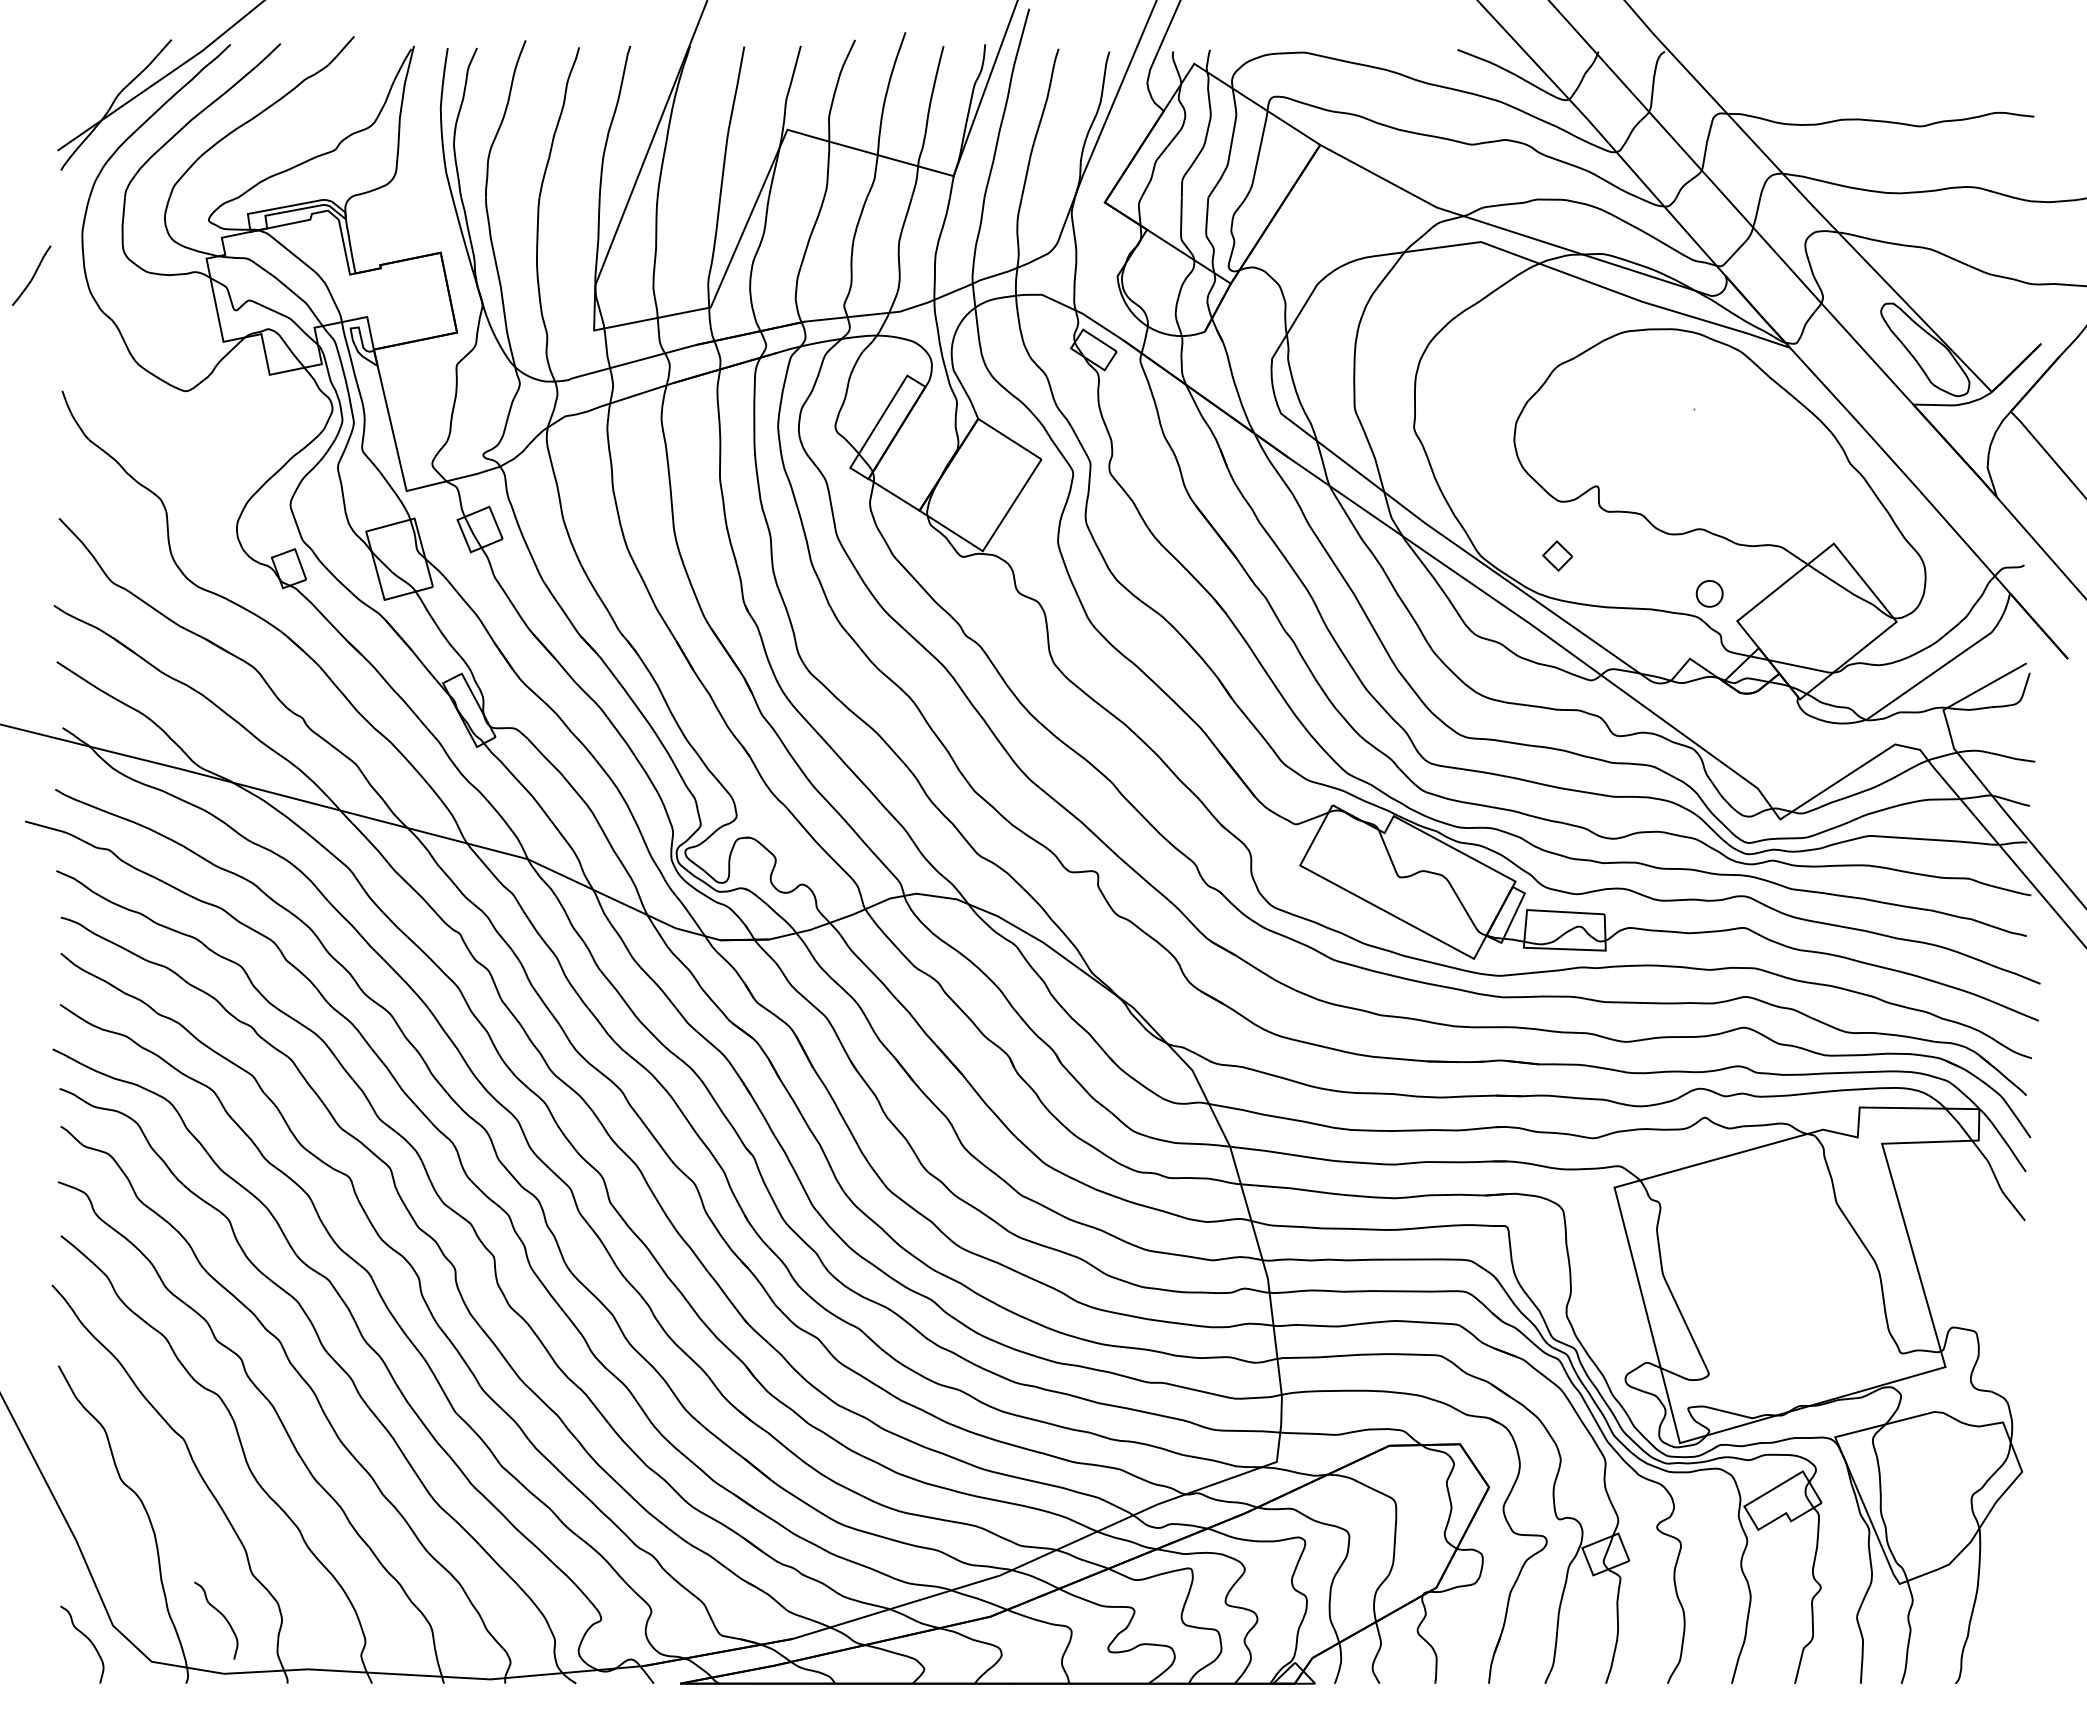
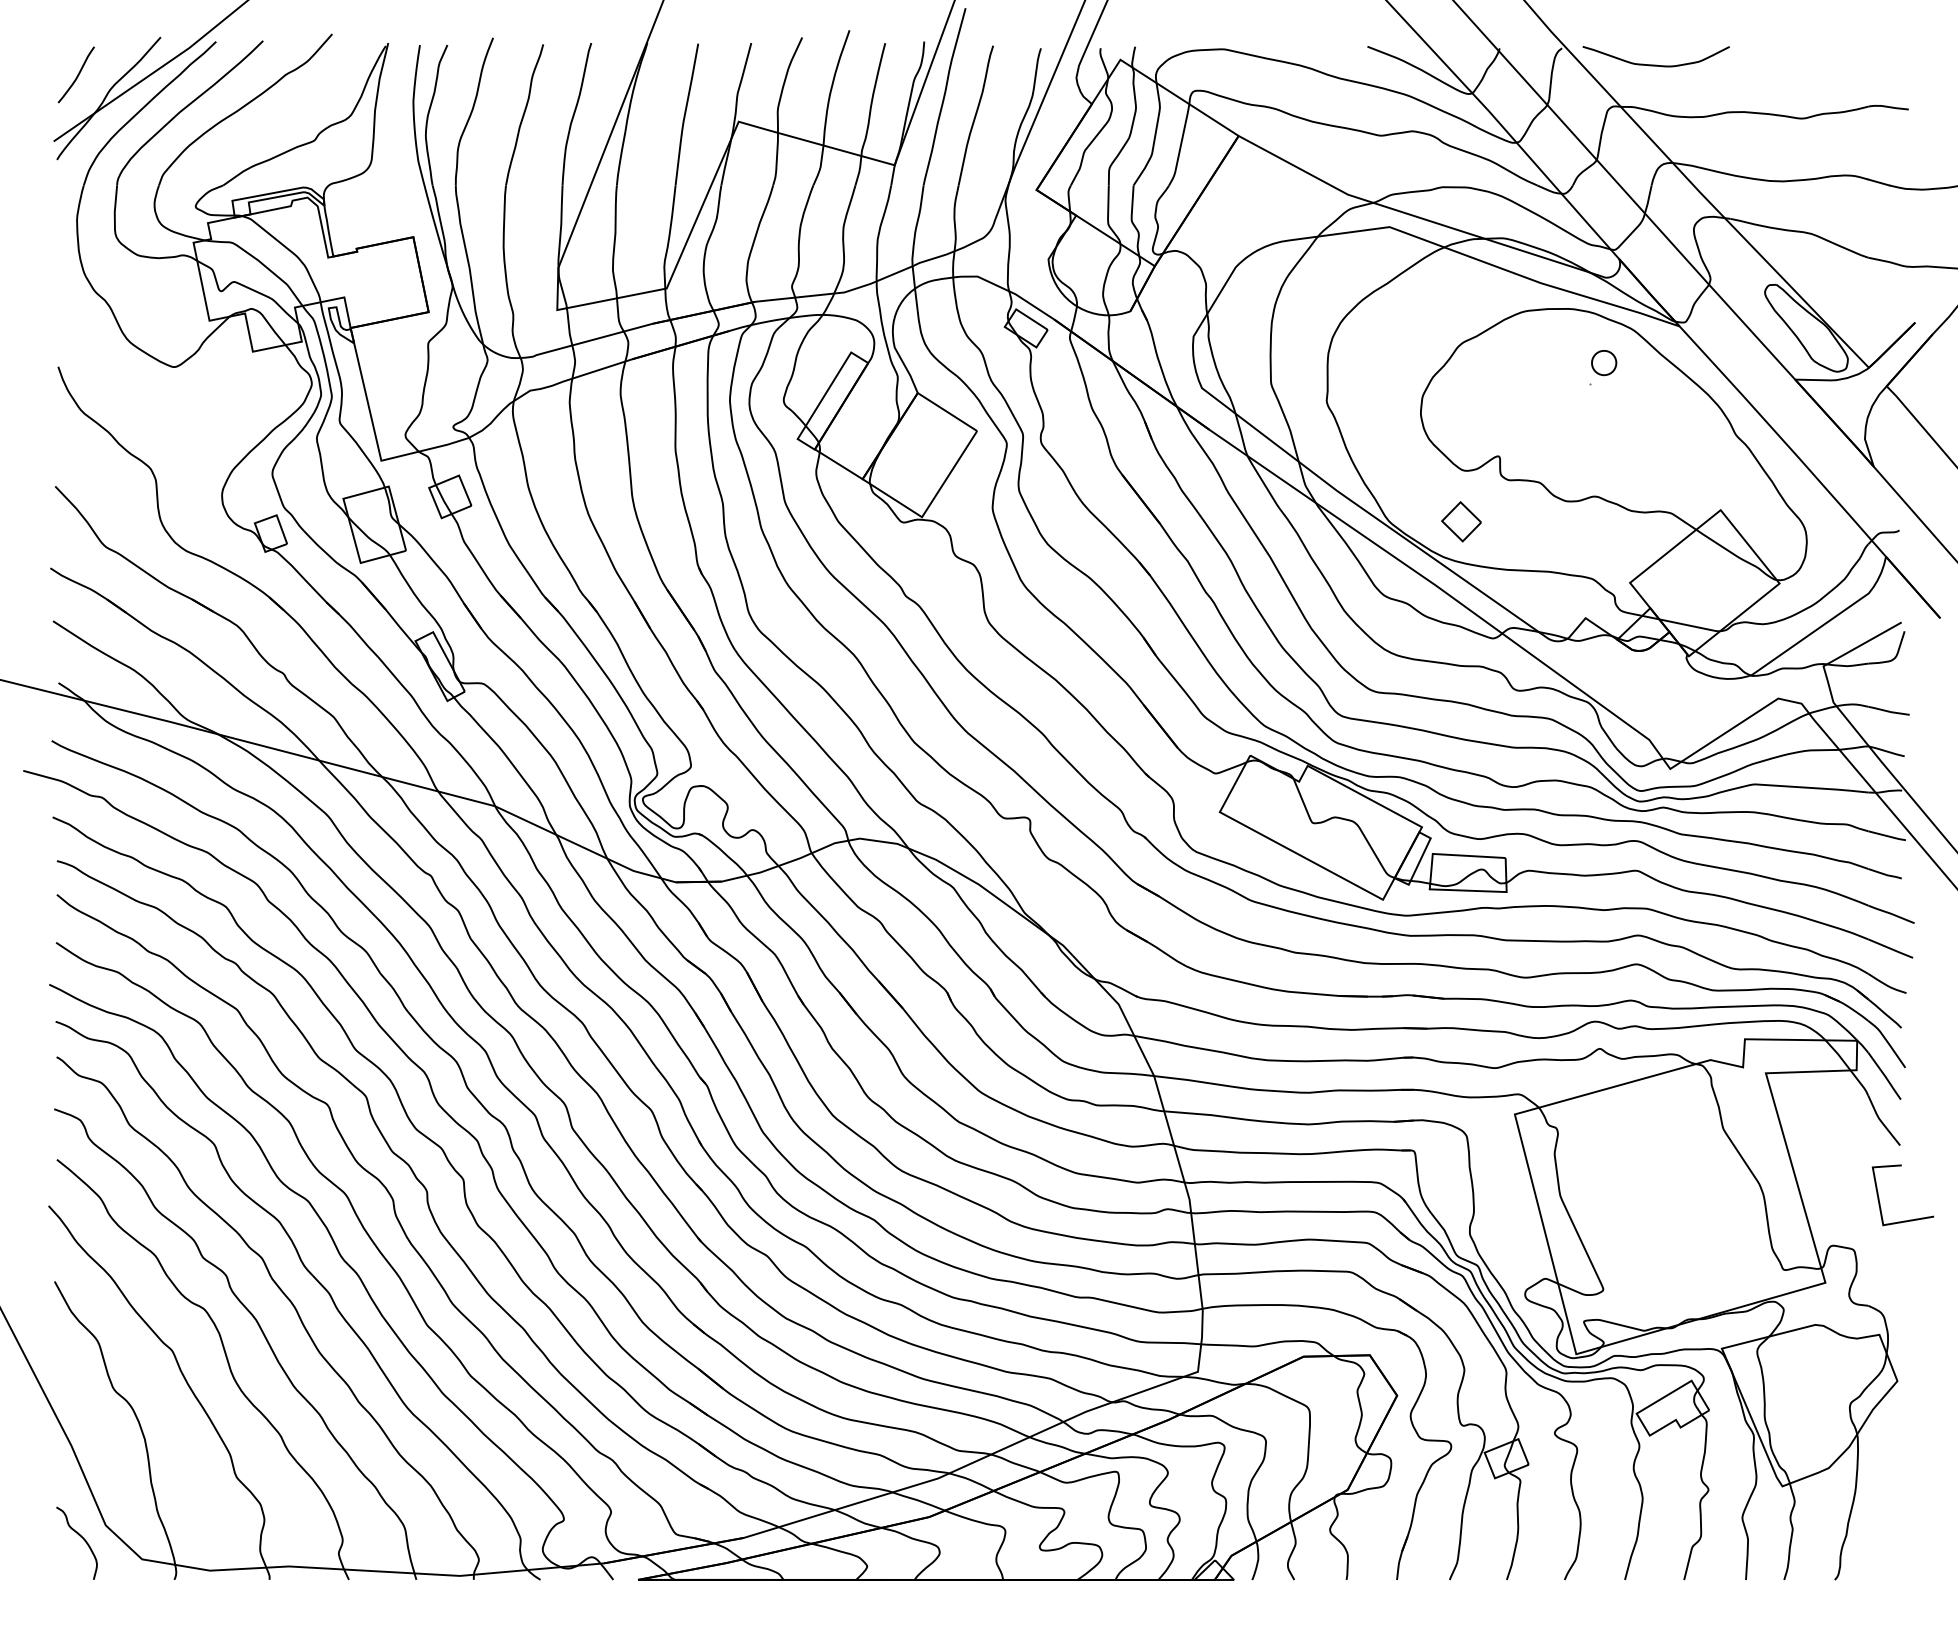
curve: (1761, 68) -> (1652, 64), added
curve: (32, 276) -> (77, 75), moved
part: (1557, 555) -> (1461, 521), size x1.43
part: (1709, 593) -> (1603, 362), moved
curve: (2003, 1278) -> (1879, 1199), added
curve: (221, 1615) -> (207, 1515), removed

